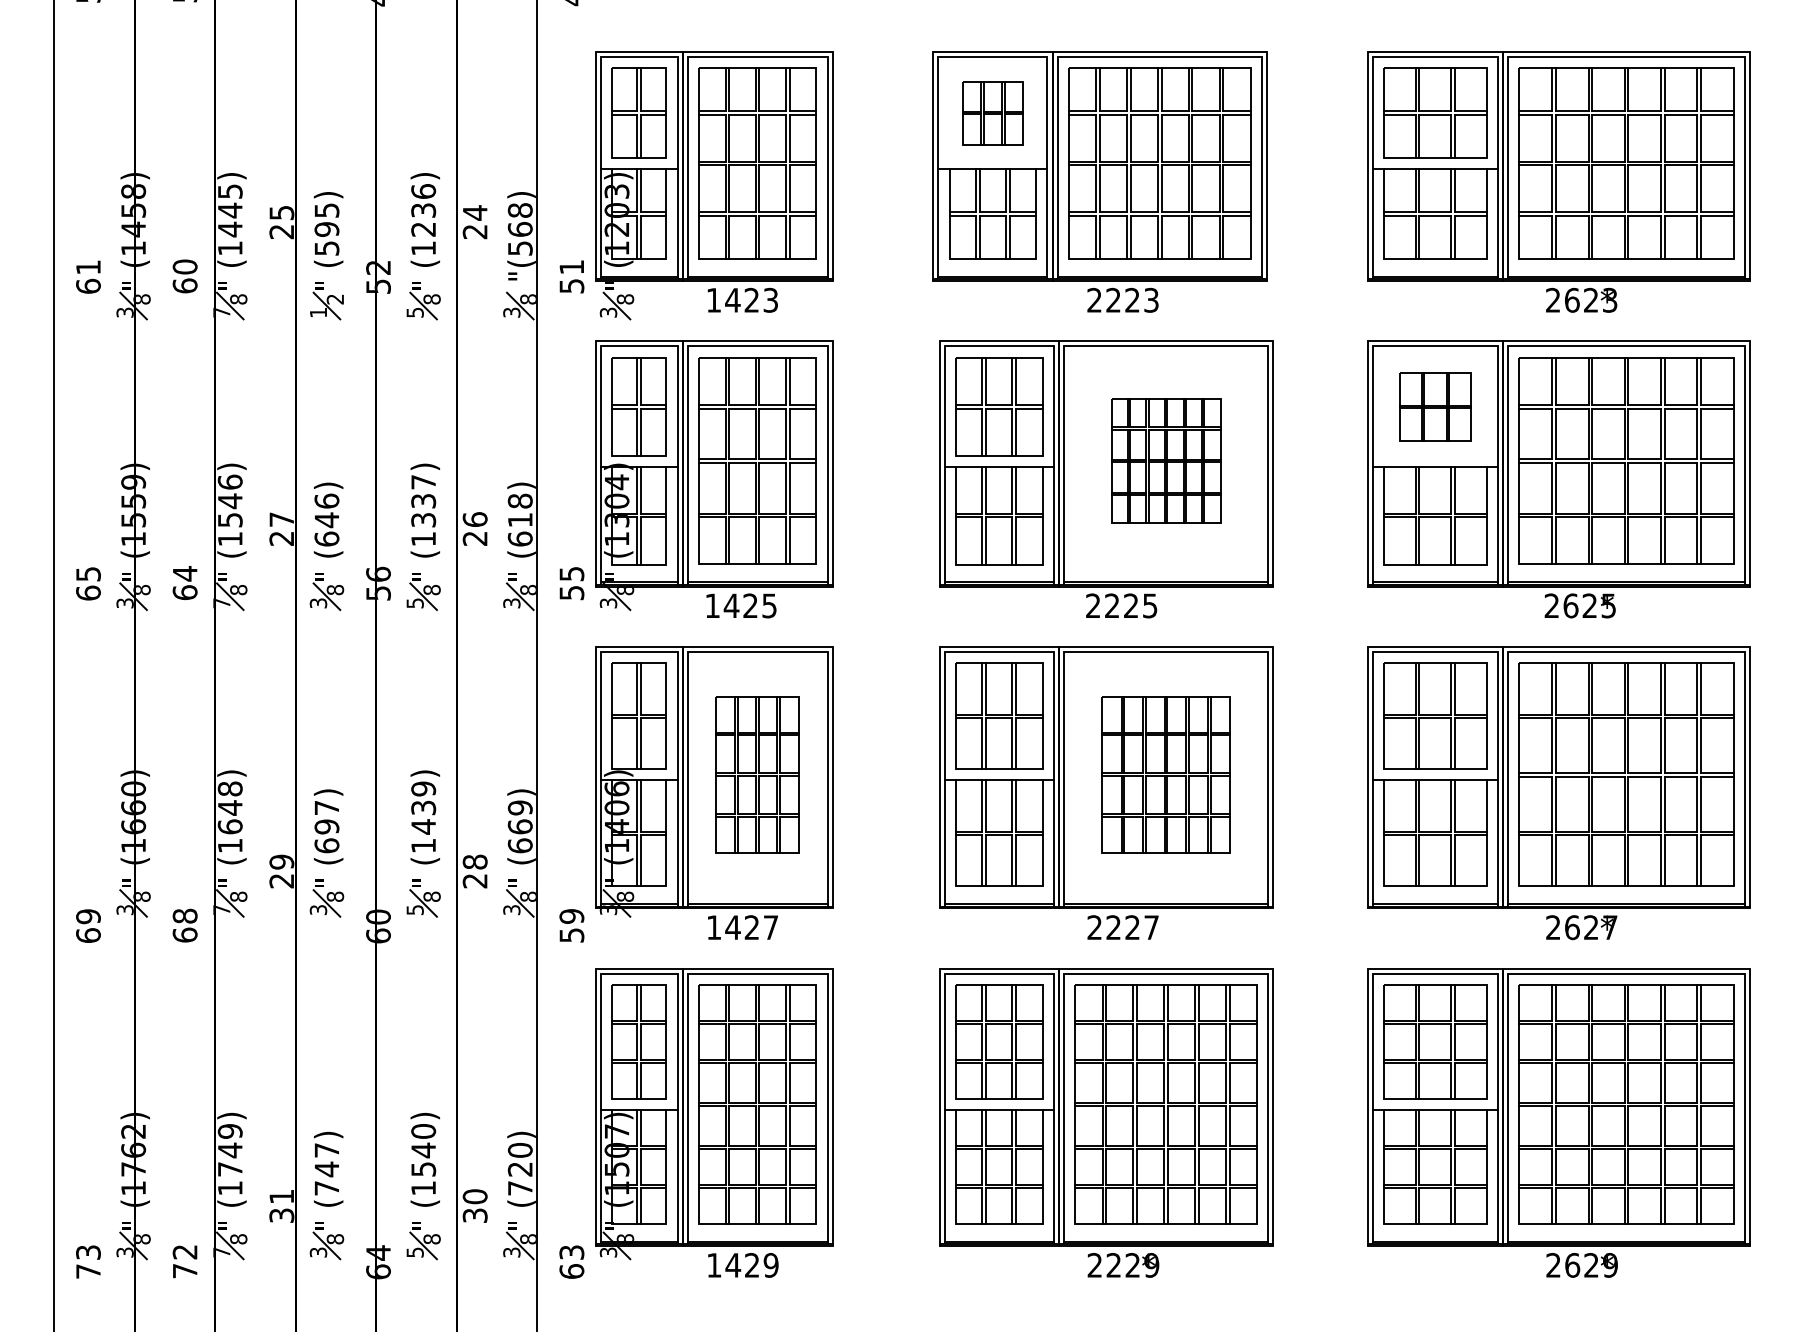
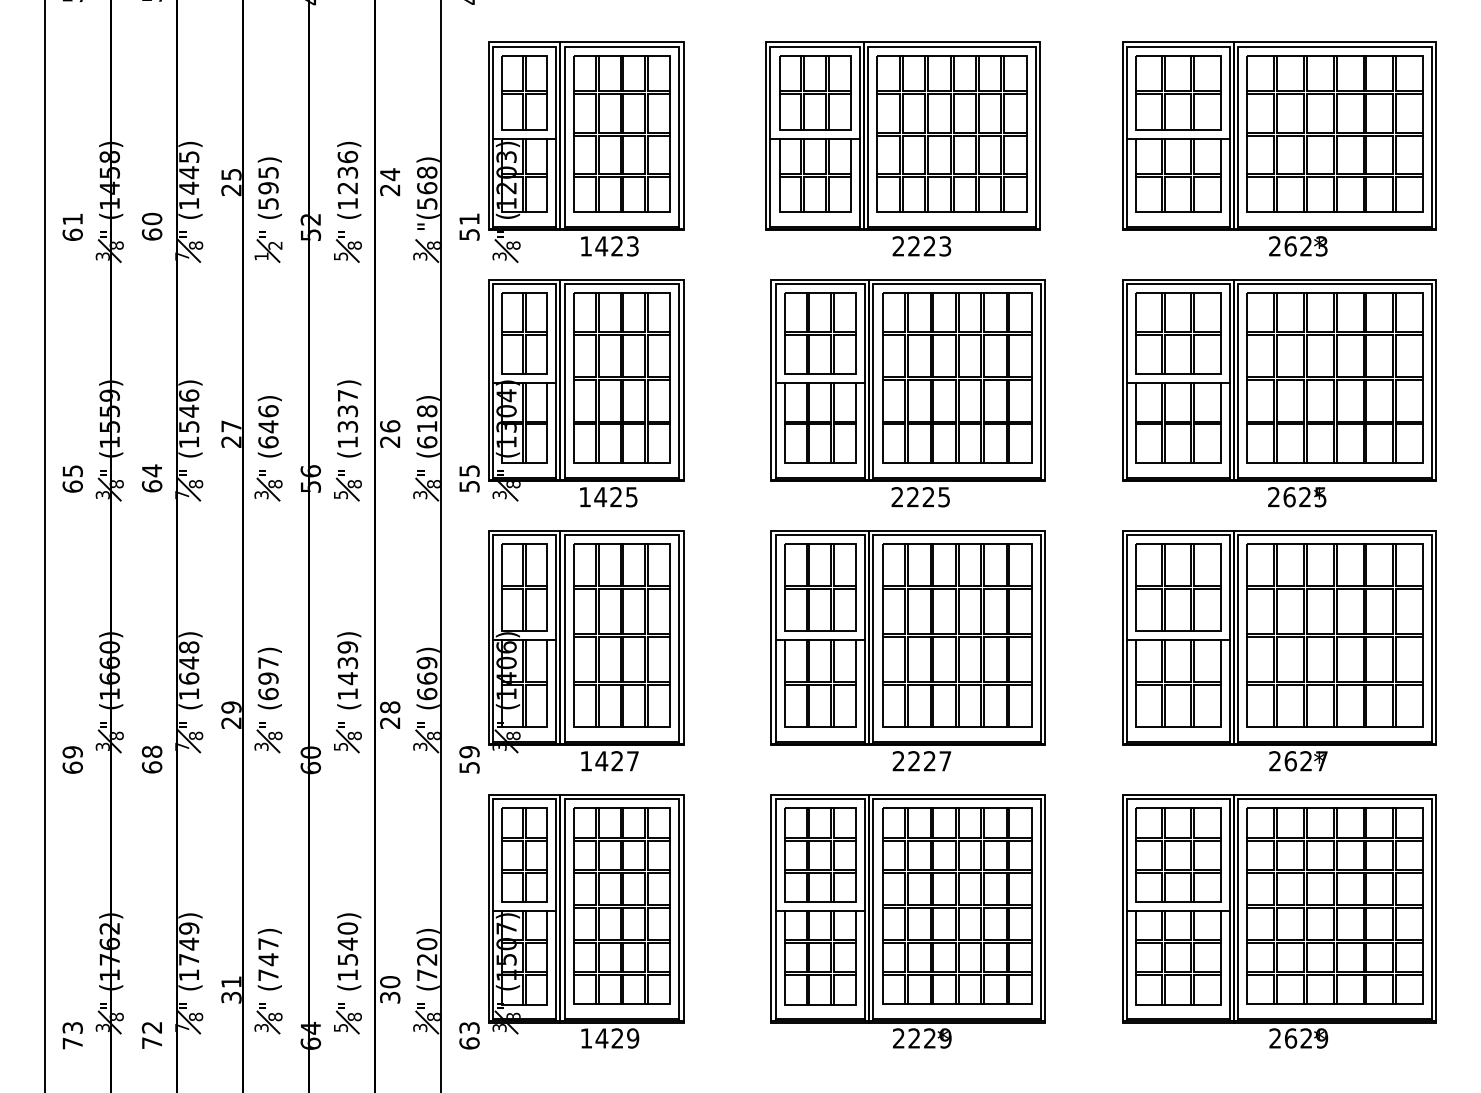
part: (992, 112) -> (814, 92), size x1.43
part: (1435, 406) -> (1178, 333), size x1.43
part: (1165, 460) -> (956, 377), size x1.67
part: (757, 774) -> (621, 635), size x1.43
part: (1165, 774) -> (956, 635), size x1.43

